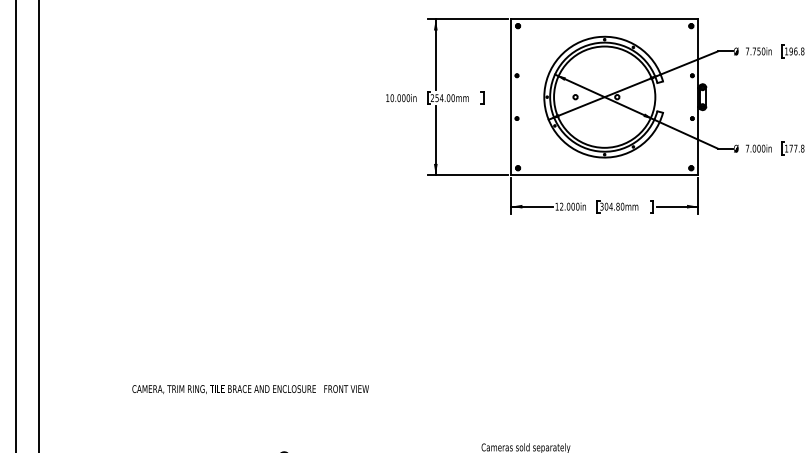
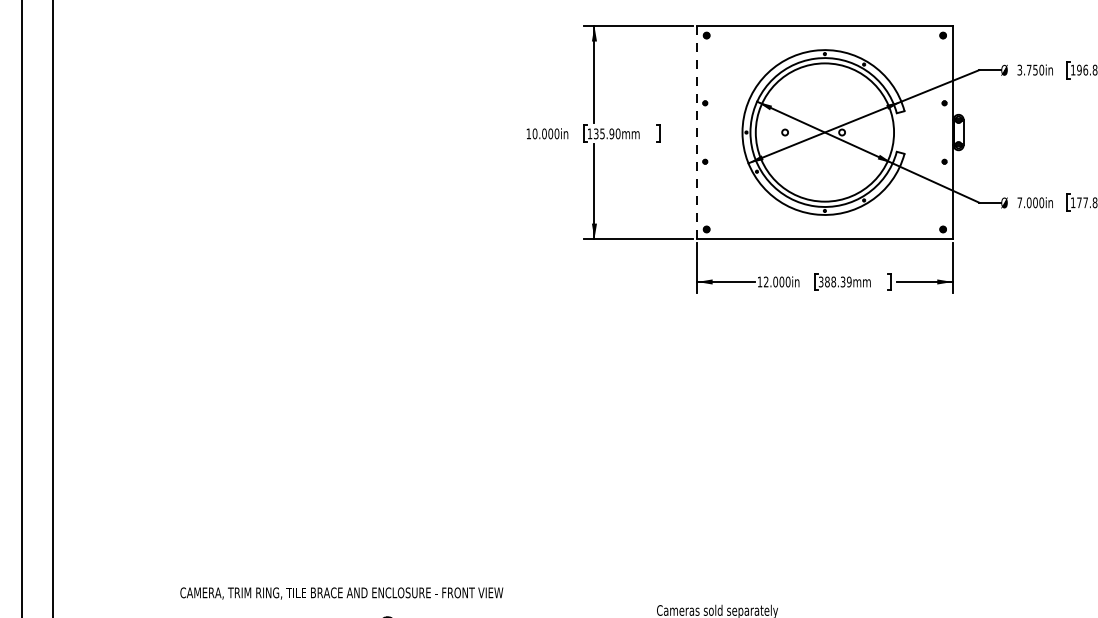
text: (747, 50) -> (1019, 69), 7.750in -> 3.750in
text: (440, 97) -> (600, 133), 254.00mm -> 135.90mm
line: (511, 97) -> (697, 133), solid -> dashed
text: (614, 206) -> (838, 281), 304.80mm -> 388.39mm
text: (250, 389) -> (341, 593), moved

